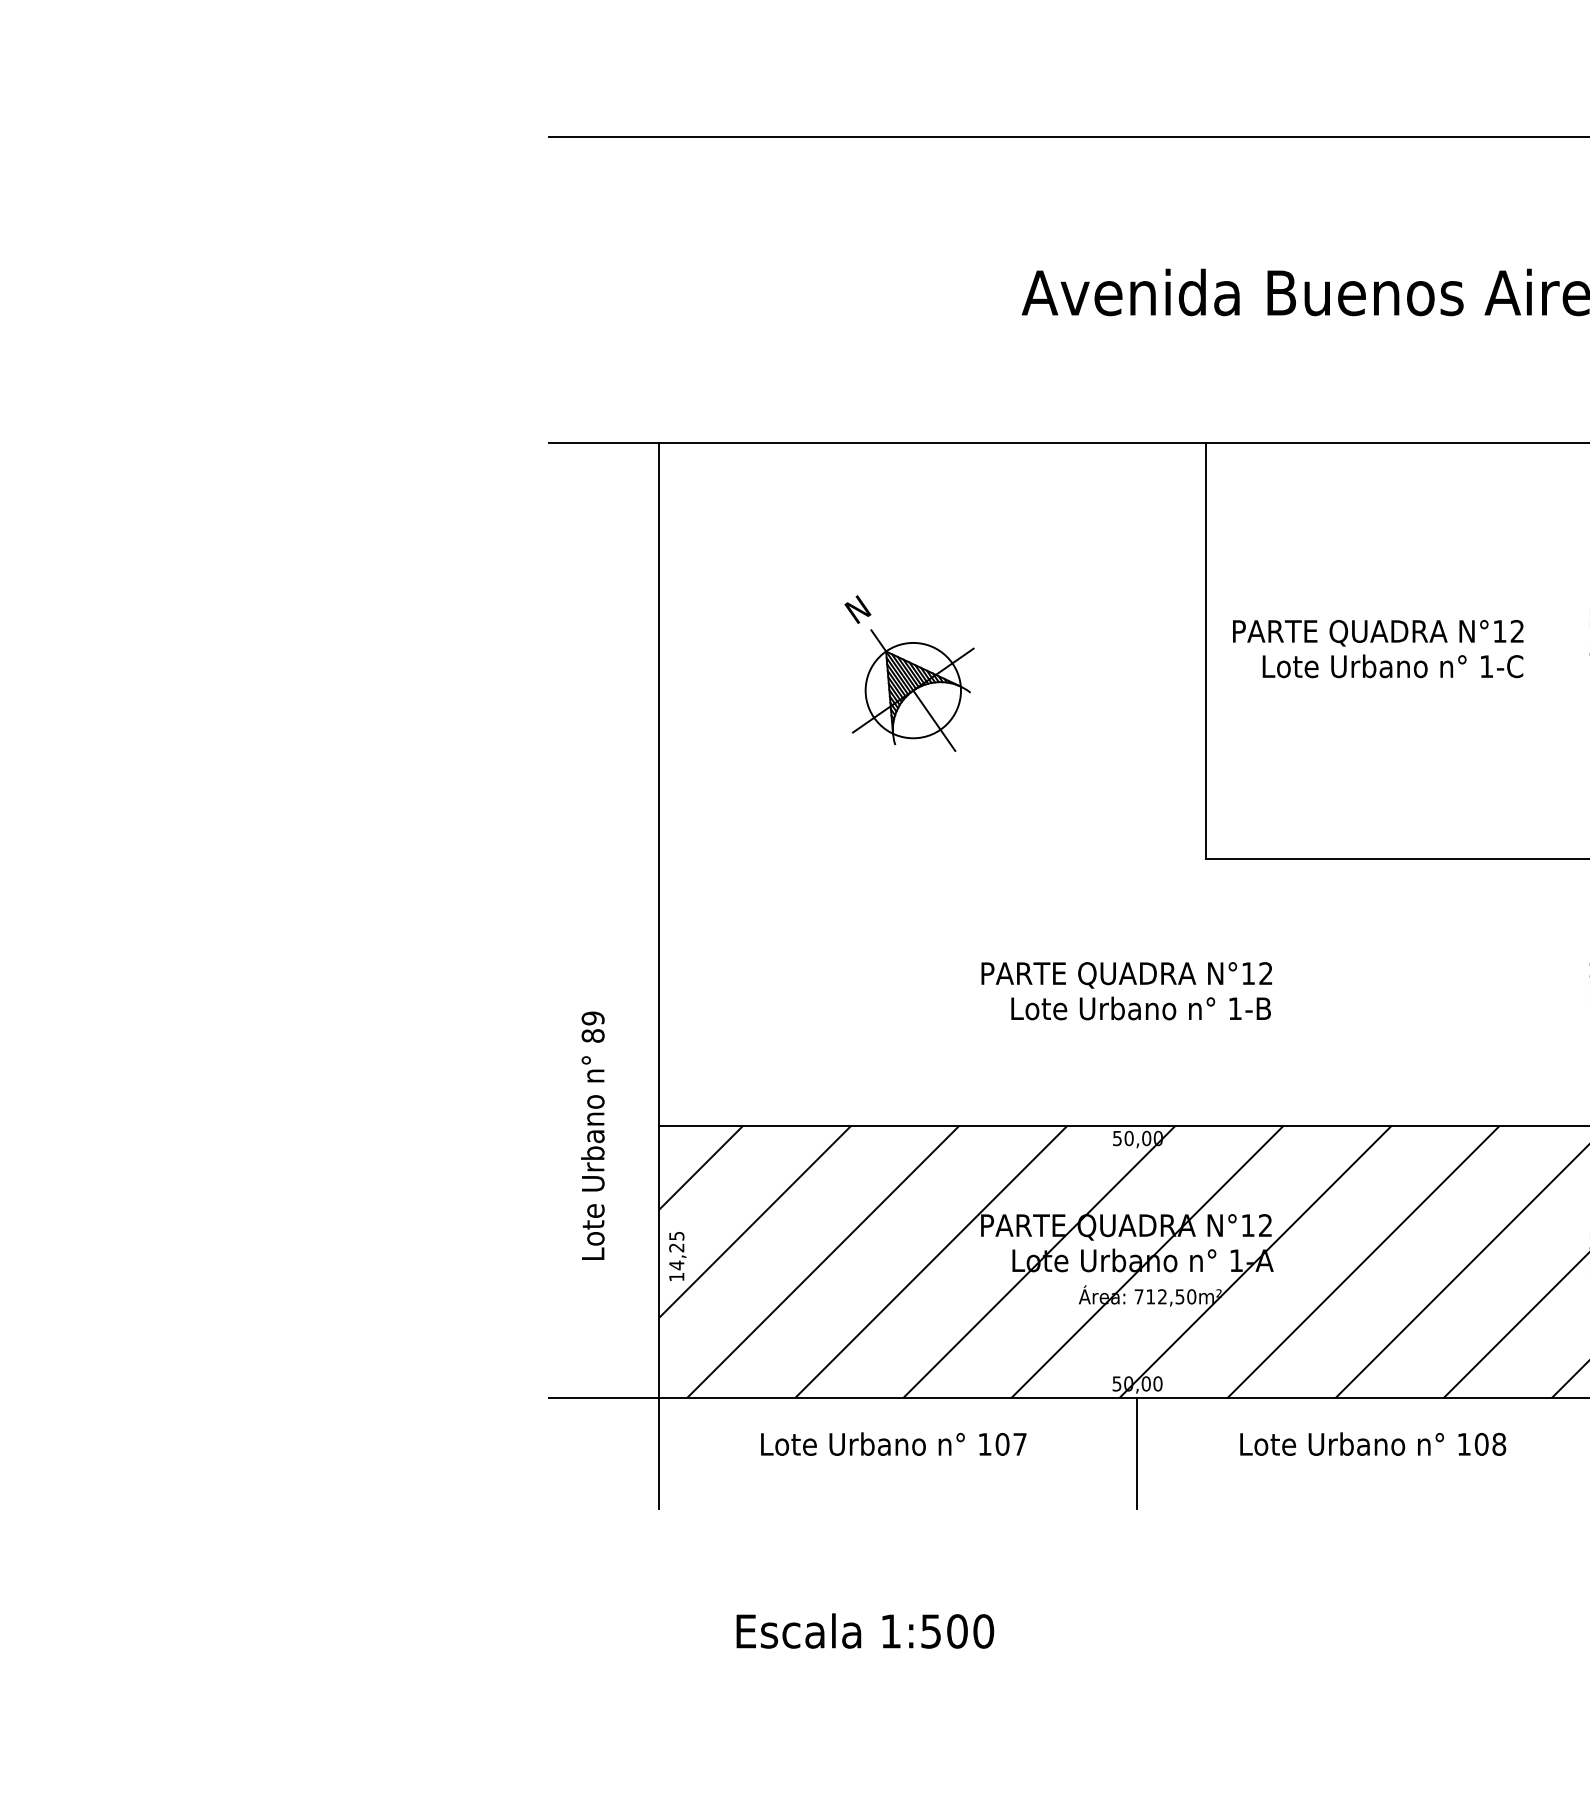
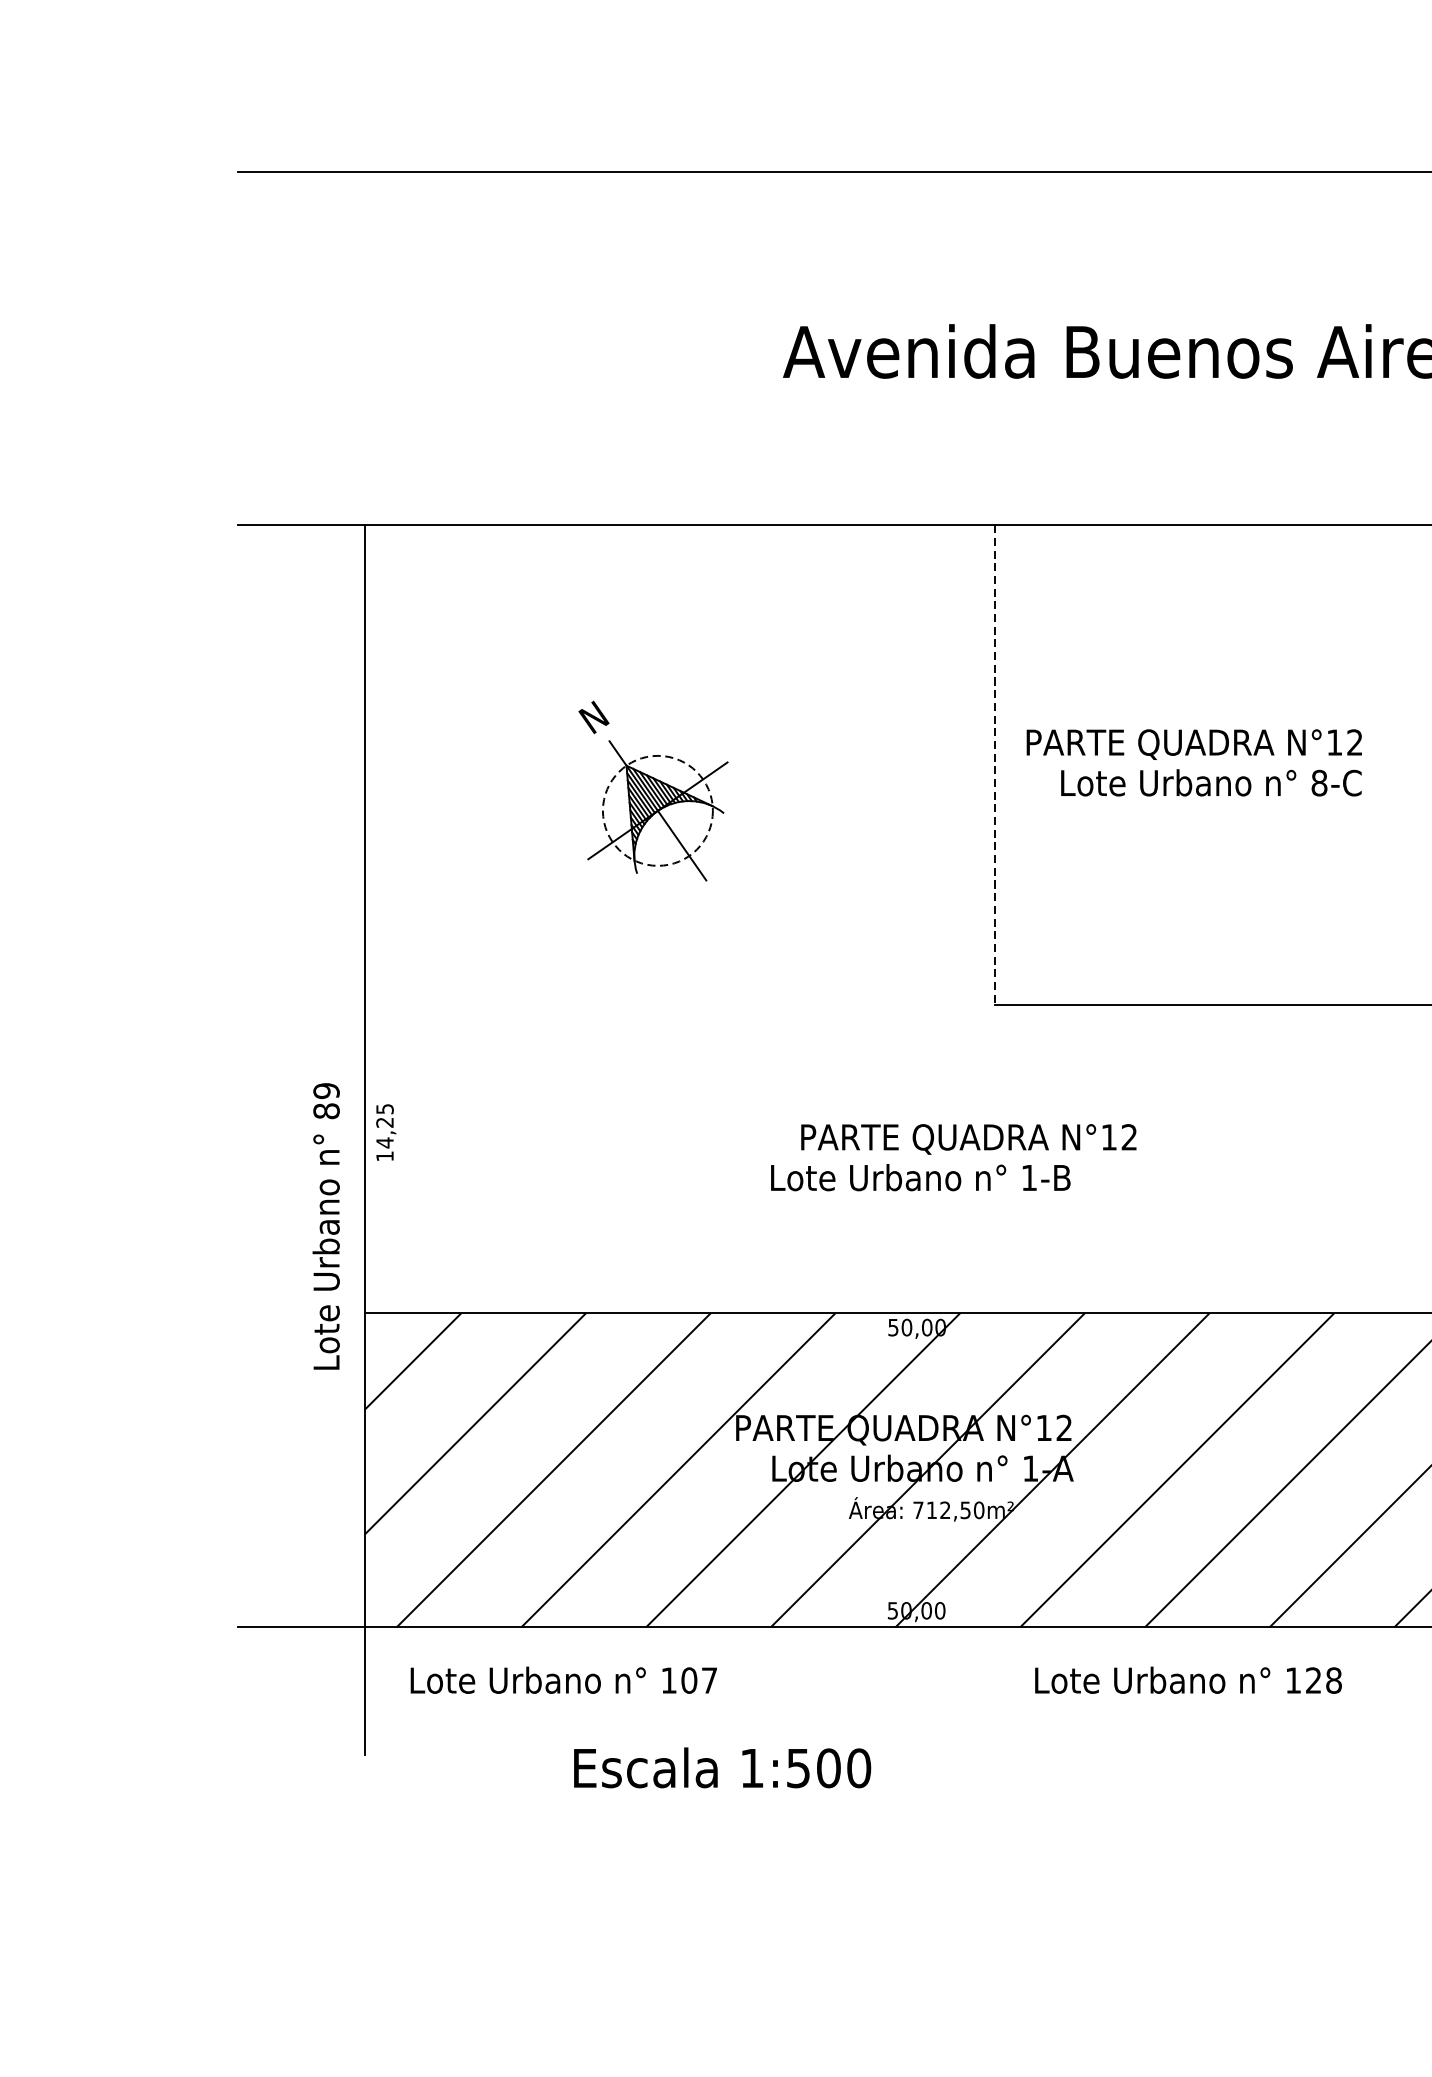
line: (1205, 650) -> (995, 764), solid -> dashed
text: (1486, 666) -> (1319, 783), 1-C -> 8-C
circle: (913, 690) -> (658, 810), solid -> dashed
text: (1126, 975) -> (968, 1139), moved
text: (592, 1135) -> (325, 1226), moved
text: (677, 1256) -> (385, 1132), moved
text: (893, 1443) -> (563, 1679), moved
text: (1481, 1443) -> (1313, 1679), 108 -> 128
line: (1137, 1453) -> (916, 1691), removed
text: (865, 1630) -> (722, 1767), moved

